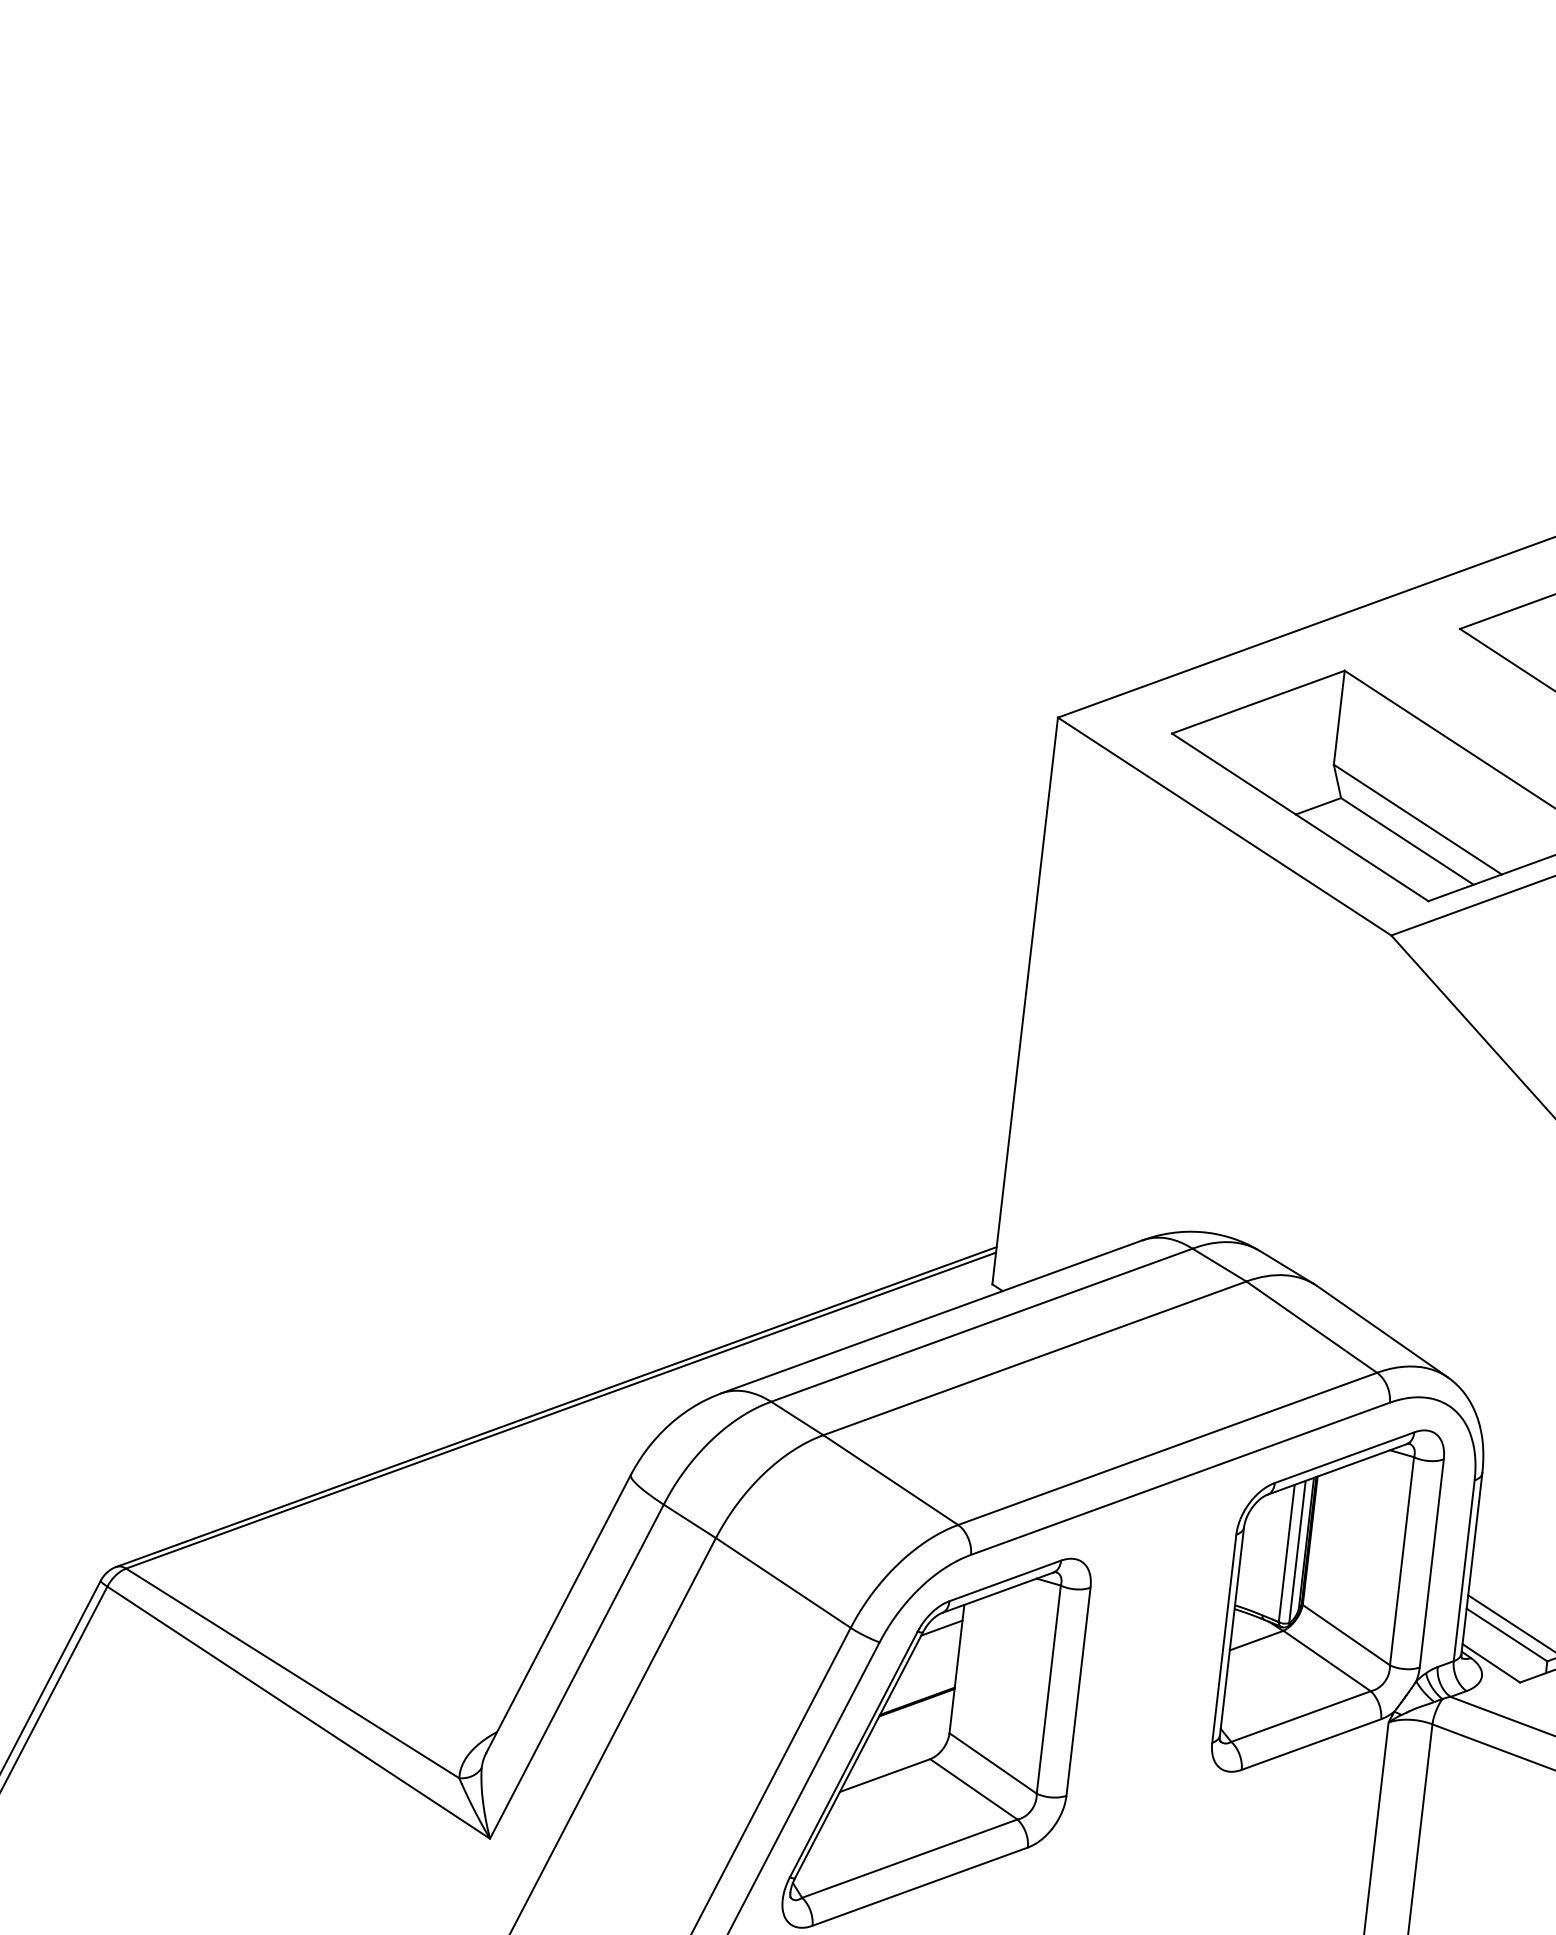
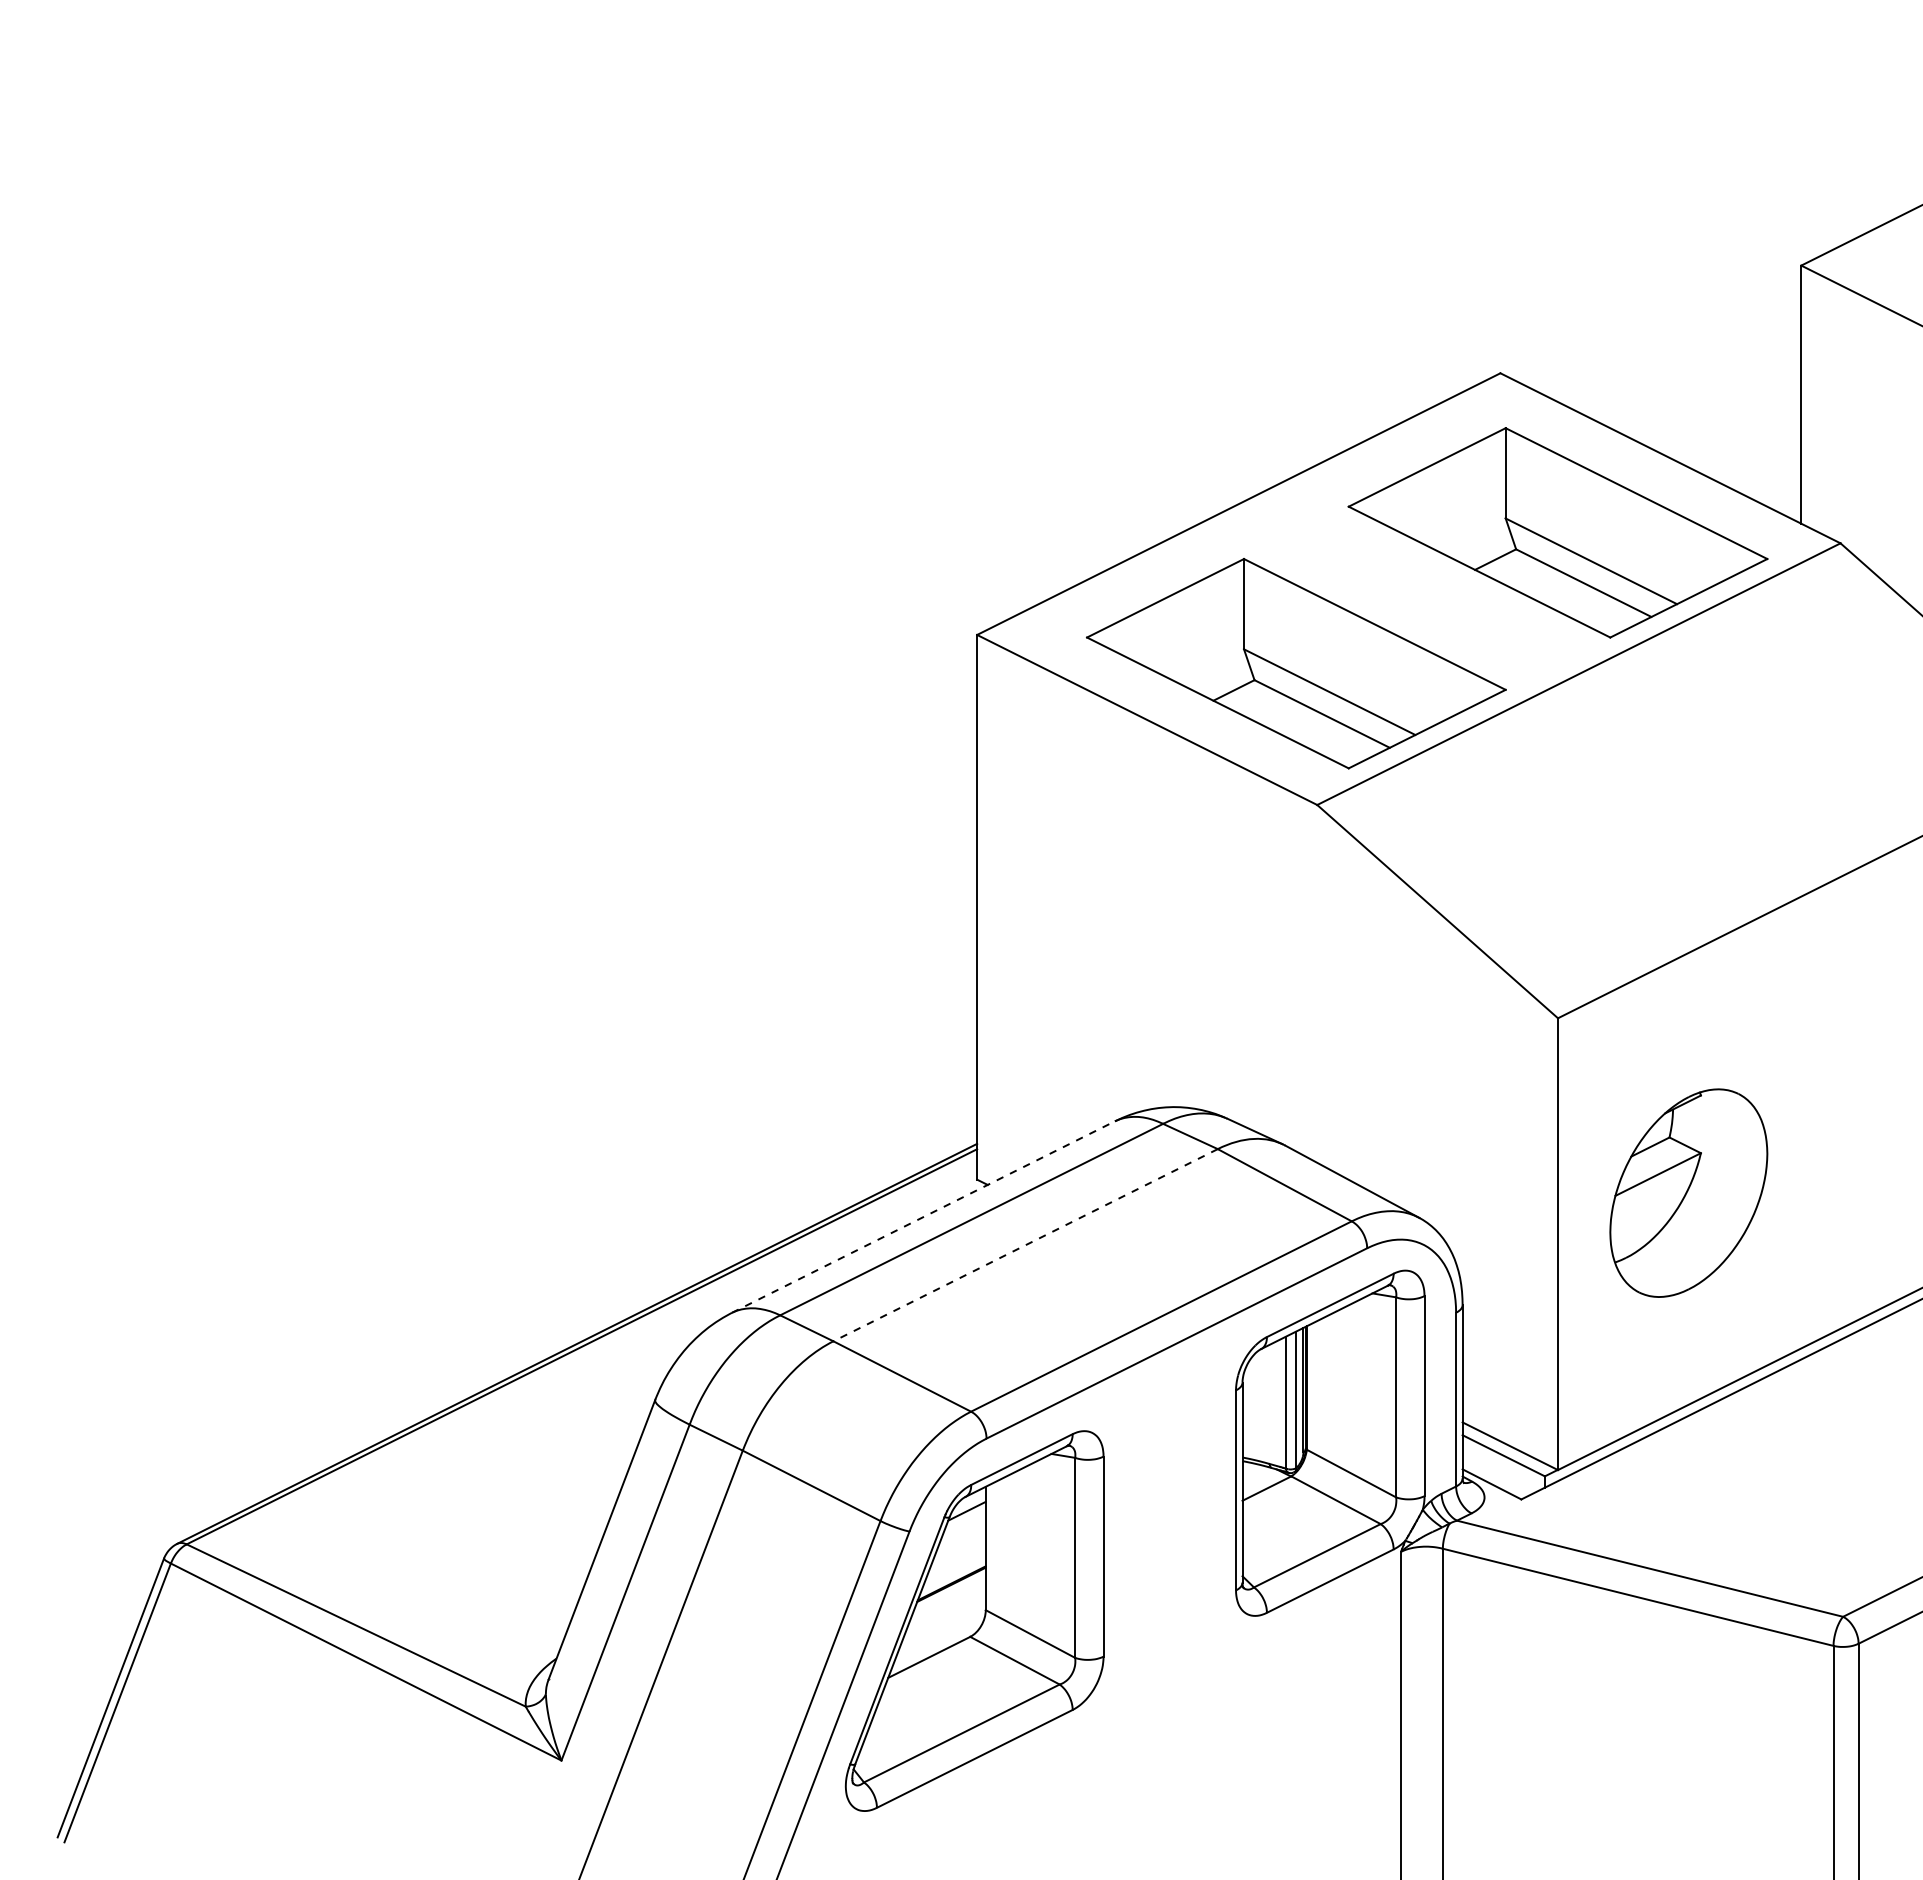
line: (932, 1316) -> (923, 1216), solid -> dashed
line: (1034, 1358) -> (1025, 1245), solid -> dashed

